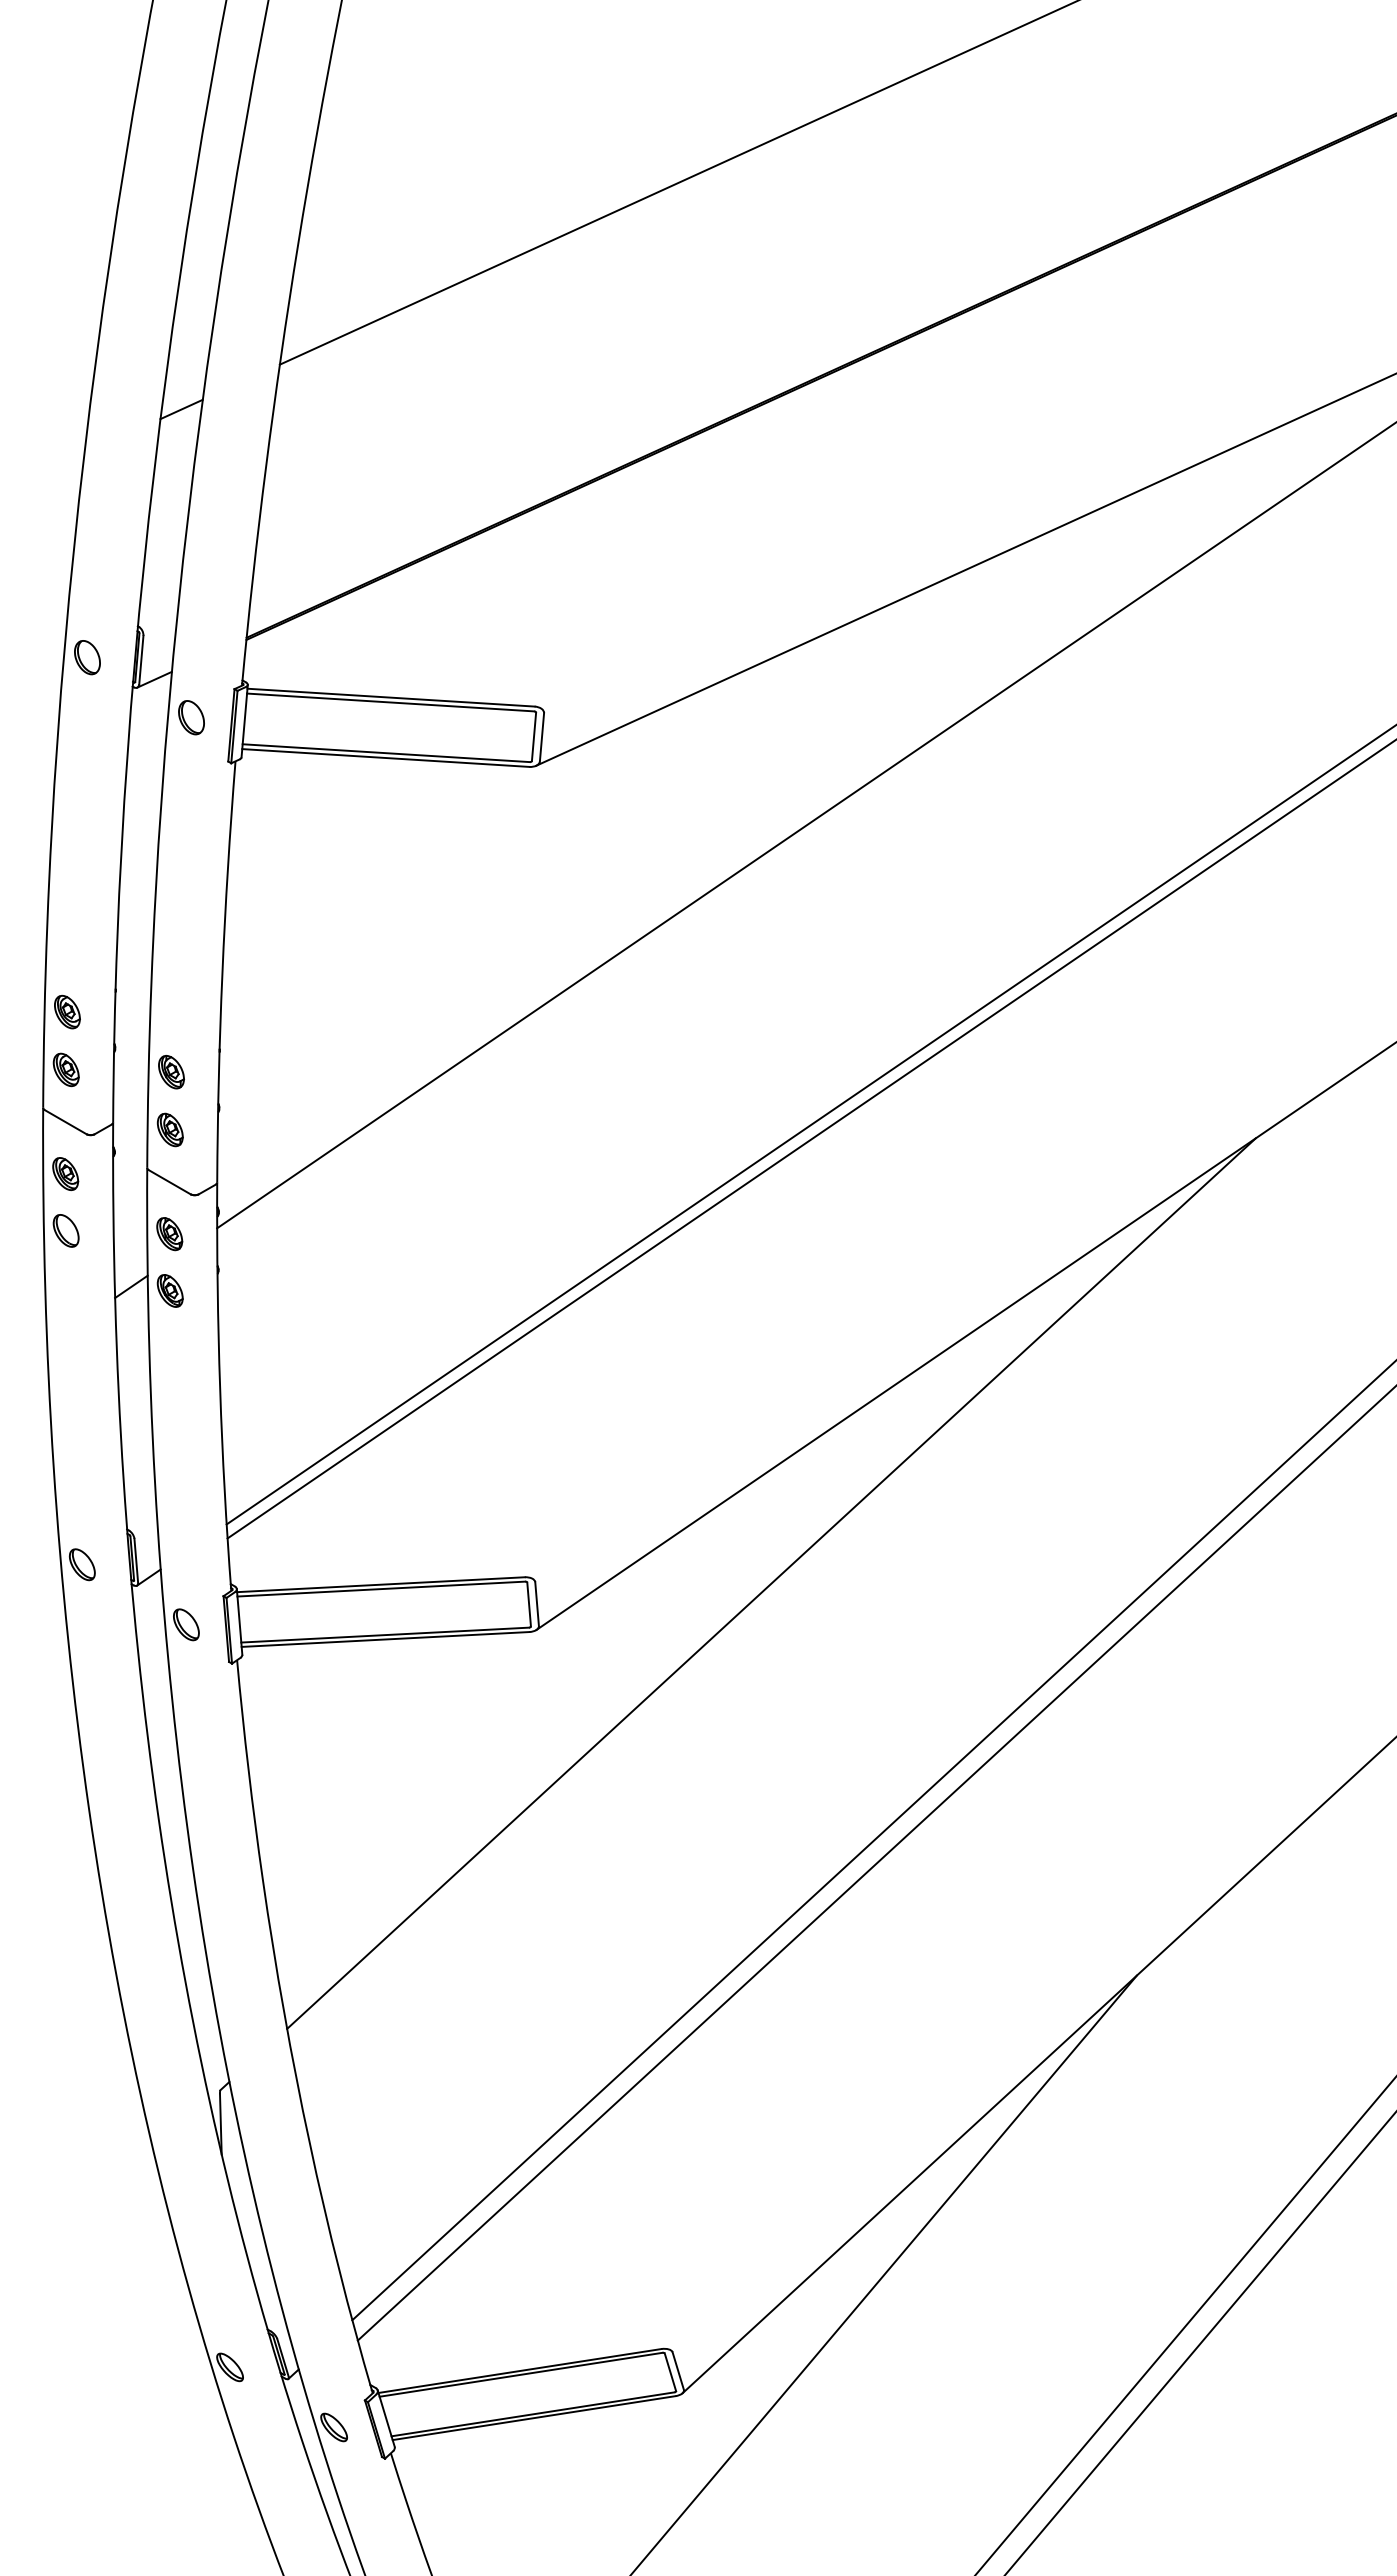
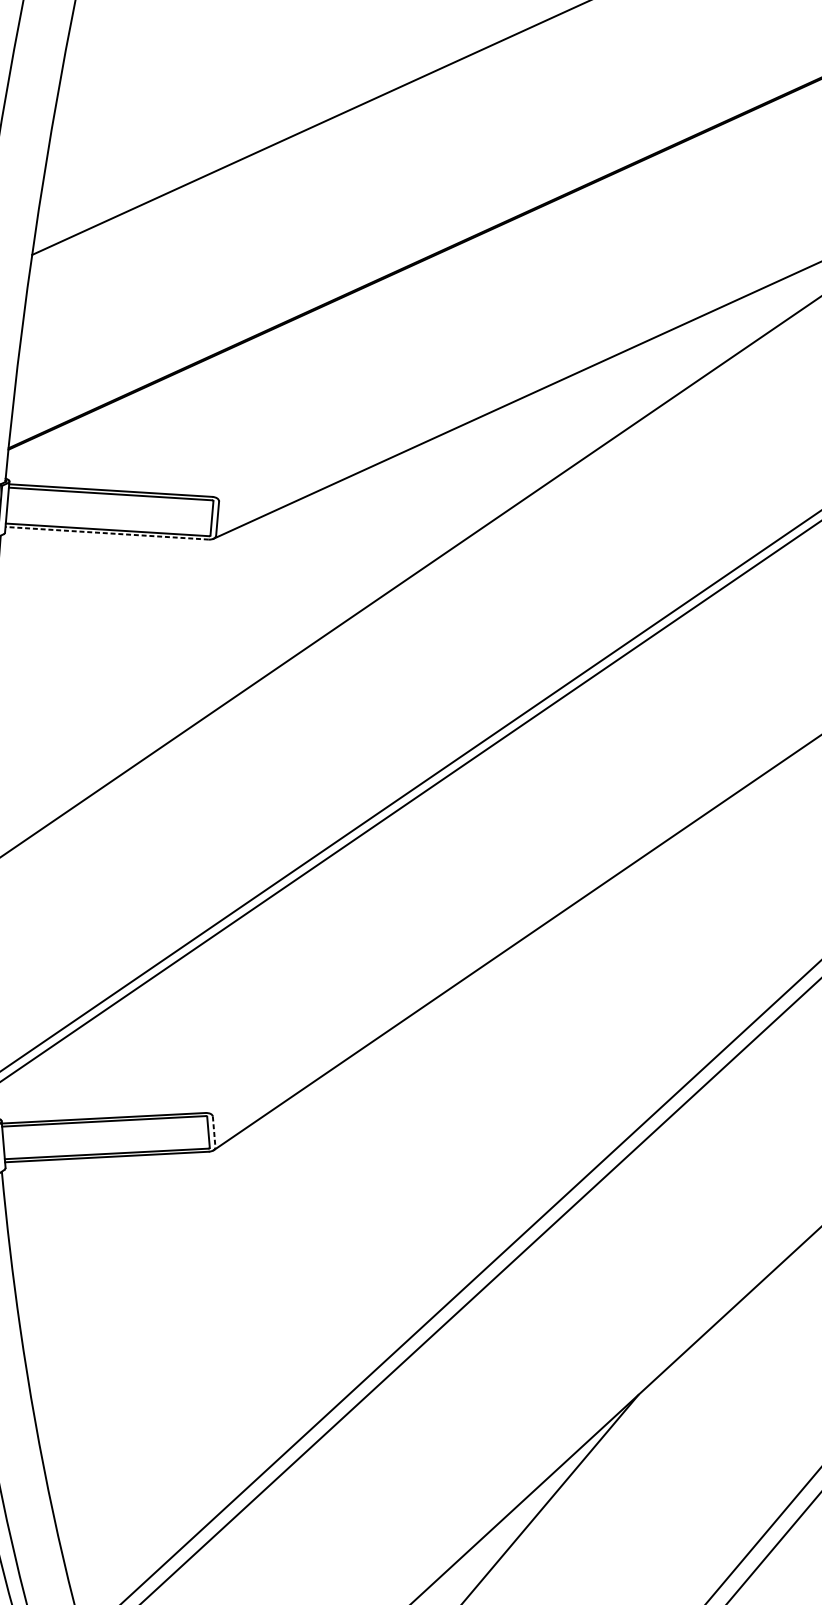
line: (385, 758) -> (106, 533), solid -> dashed
line: (771, 1583) -> (380, 1117), removed
line: (537, 1604) -> (214, 1132), solid -> dashed

